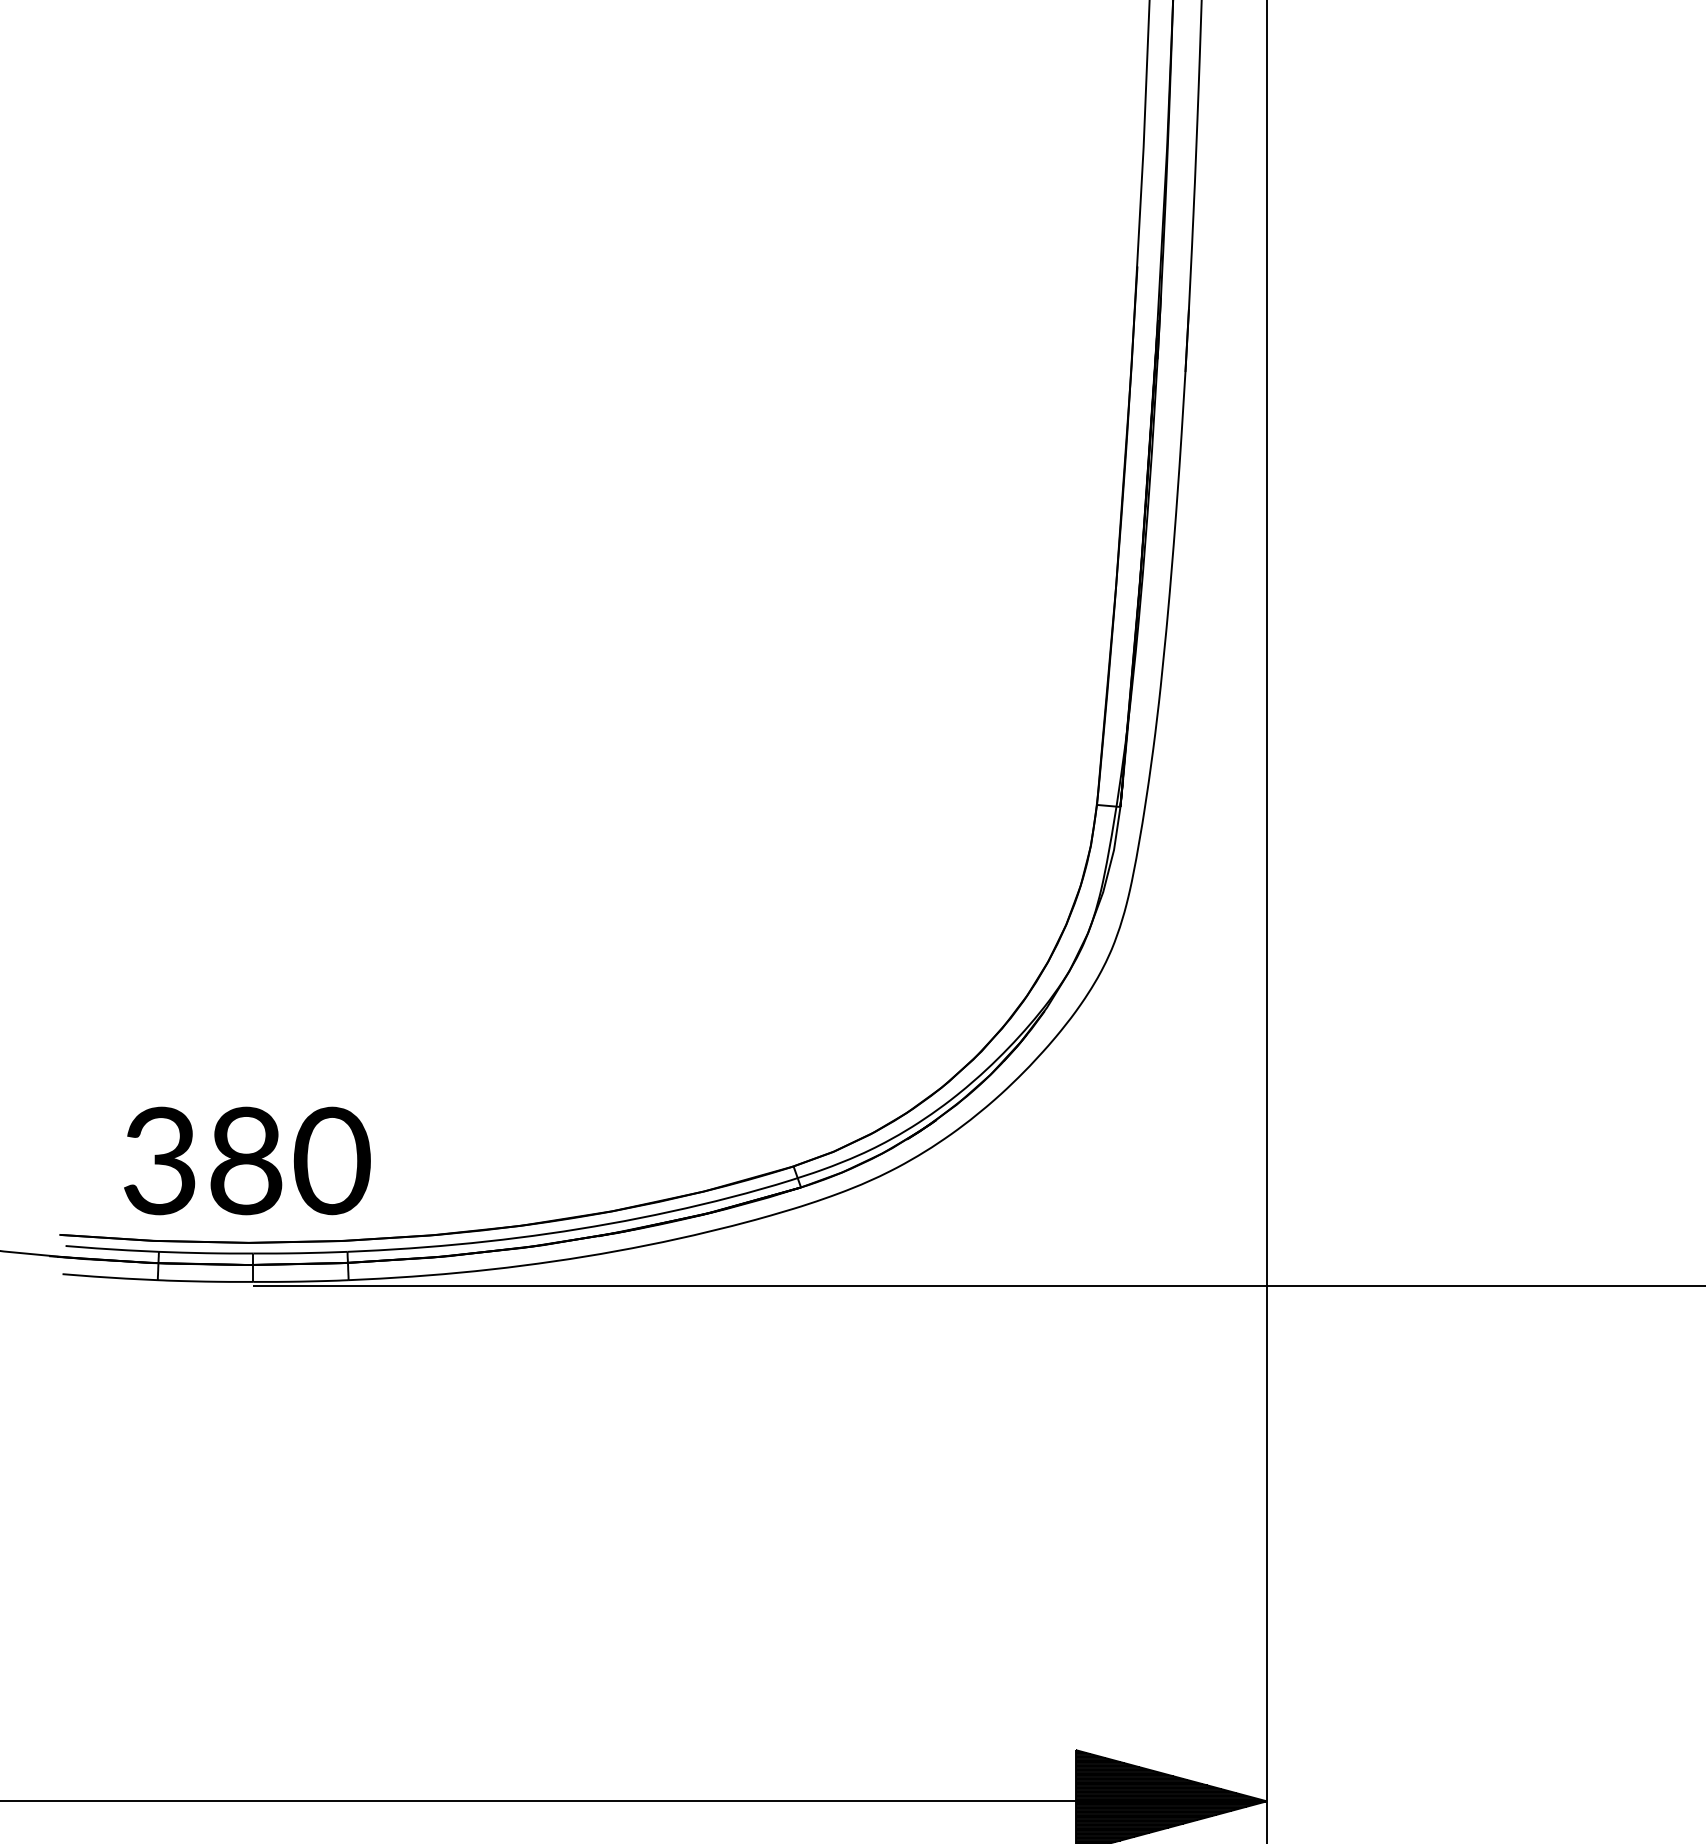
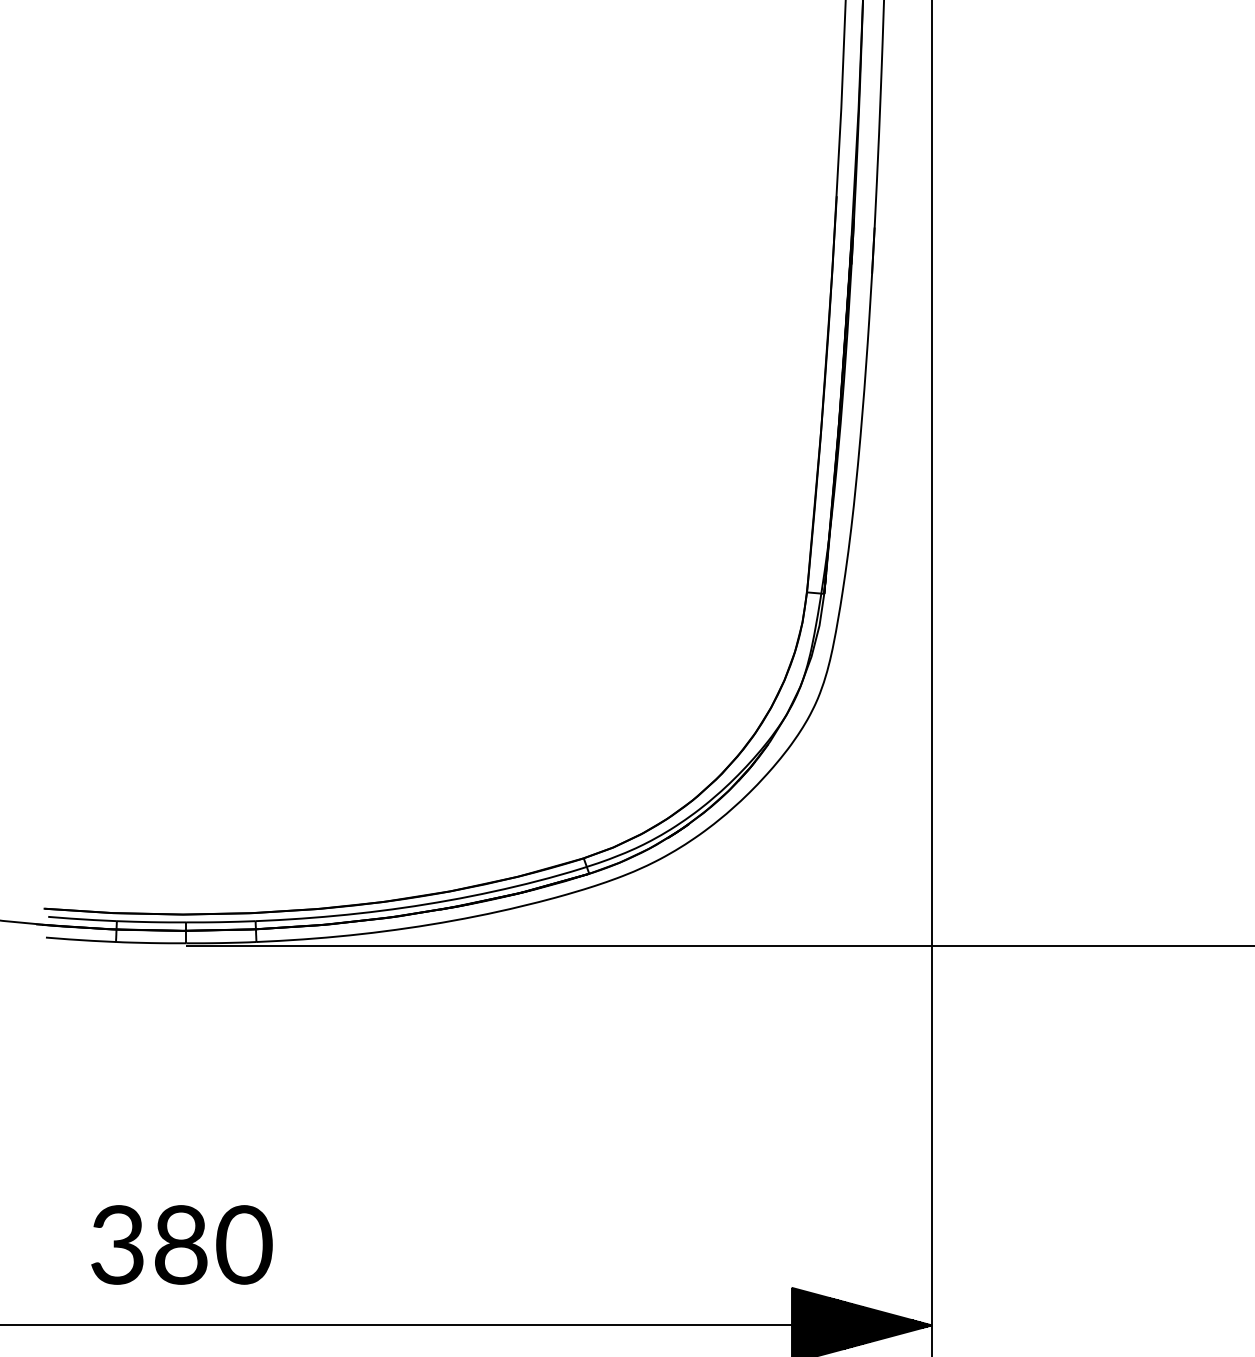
text: (247, 1160) -> (182, 1244), moved

